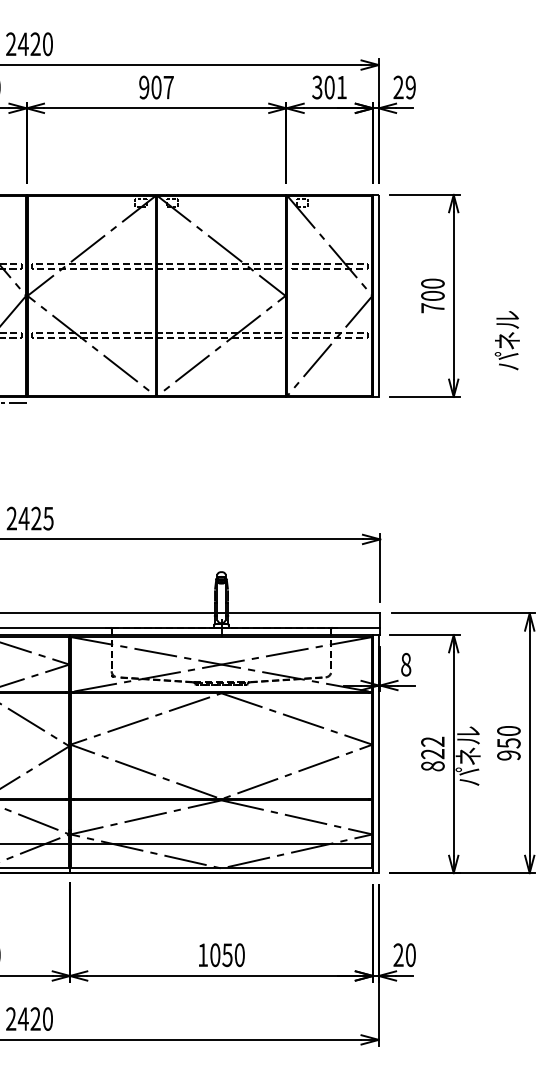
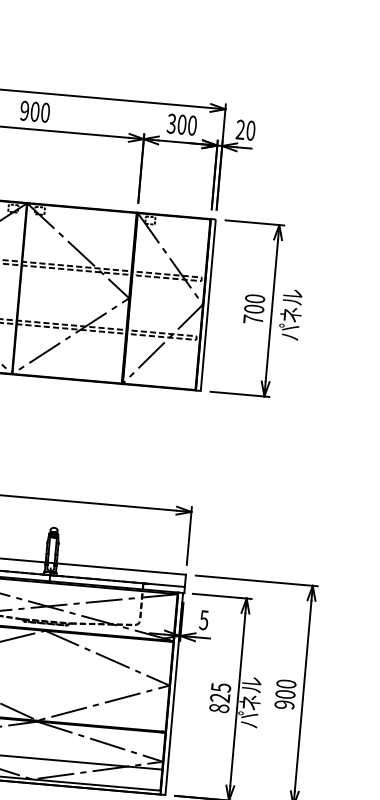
text: (168, 87) -> (45, 112), 907 -> 900
text: (341, 87) -> (192, 125), 301 -> 300
text: (410, 87) -> (250, 130), 29 -> 20
text: (506, 340) -> (290, 314), moved
text: (405, 664) -> (203, 619), 8 -> 5
text: (432, 741) -> (220, 687), 822 -> 825
text: (508, 743) -> (285, 694), 950 -> 900

